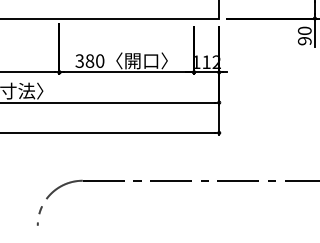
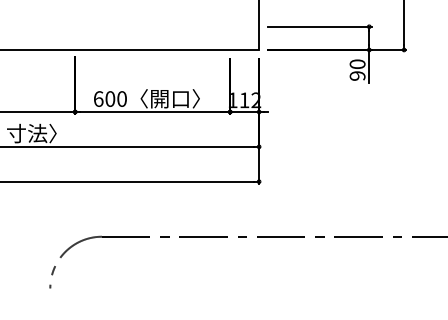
text: (84, 60) -> (104, 98), 380 -> 600

